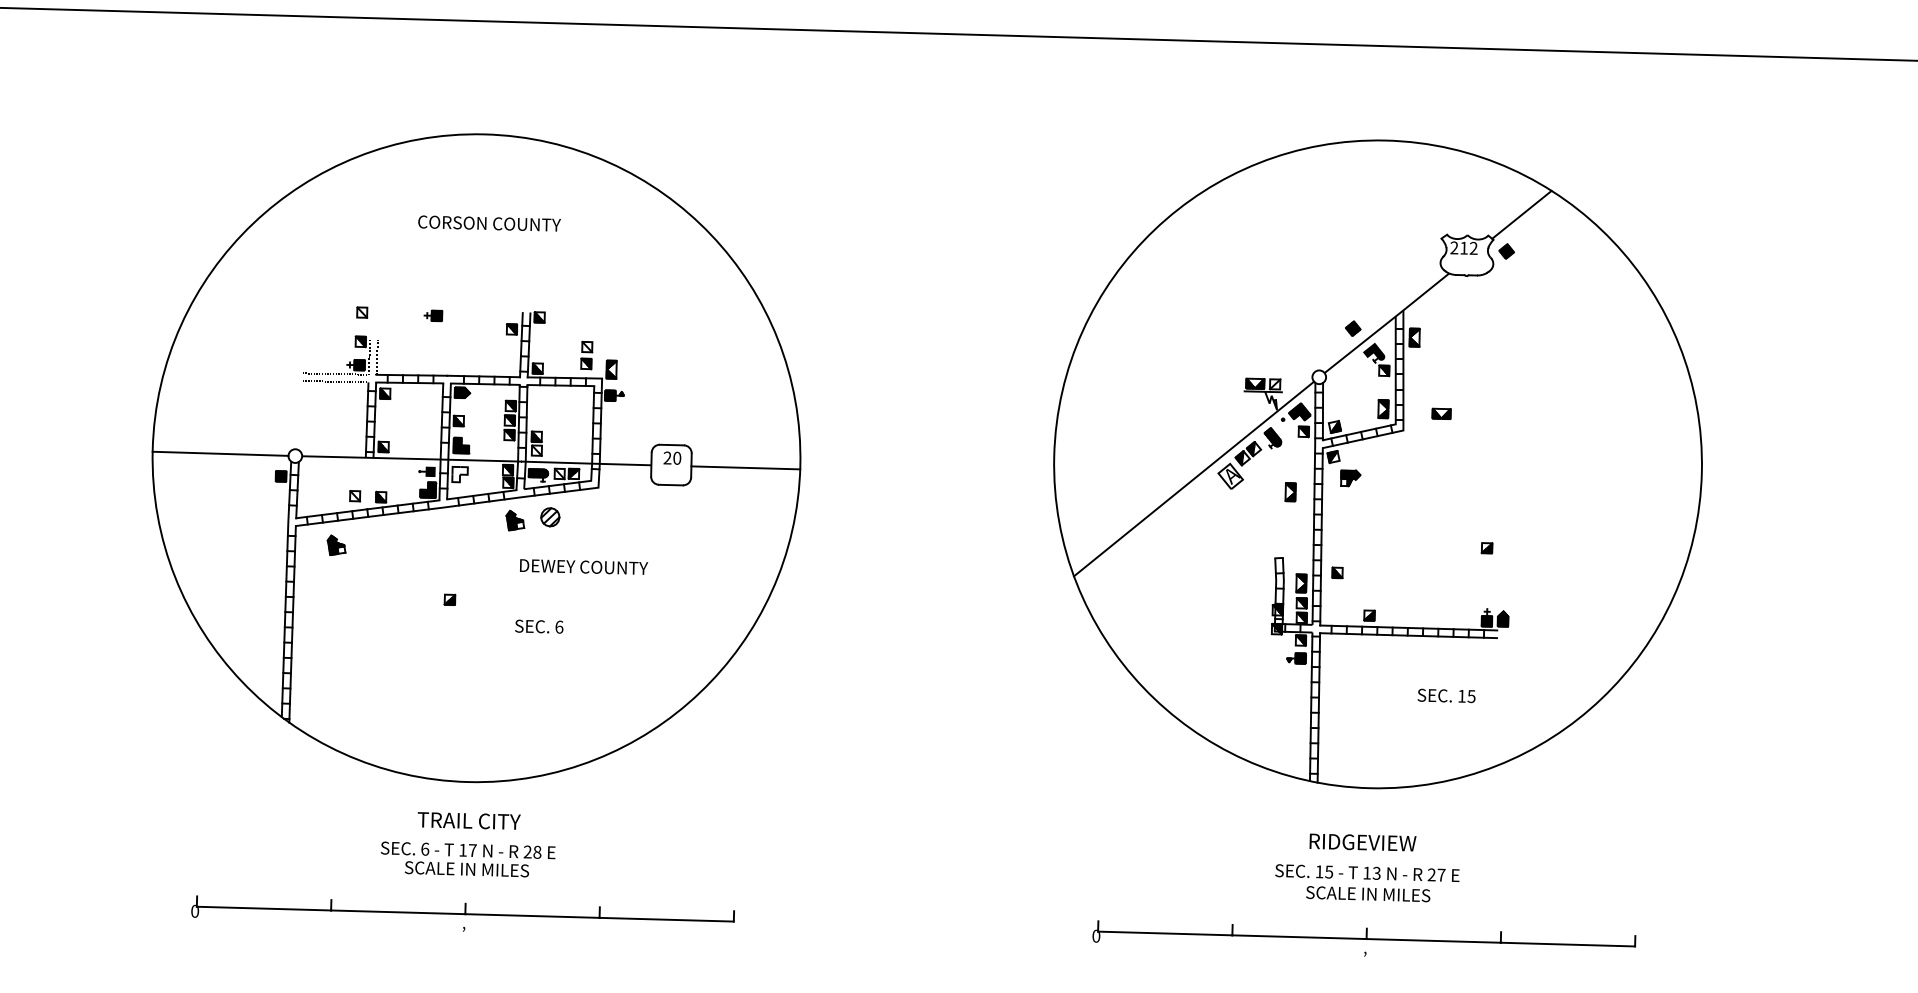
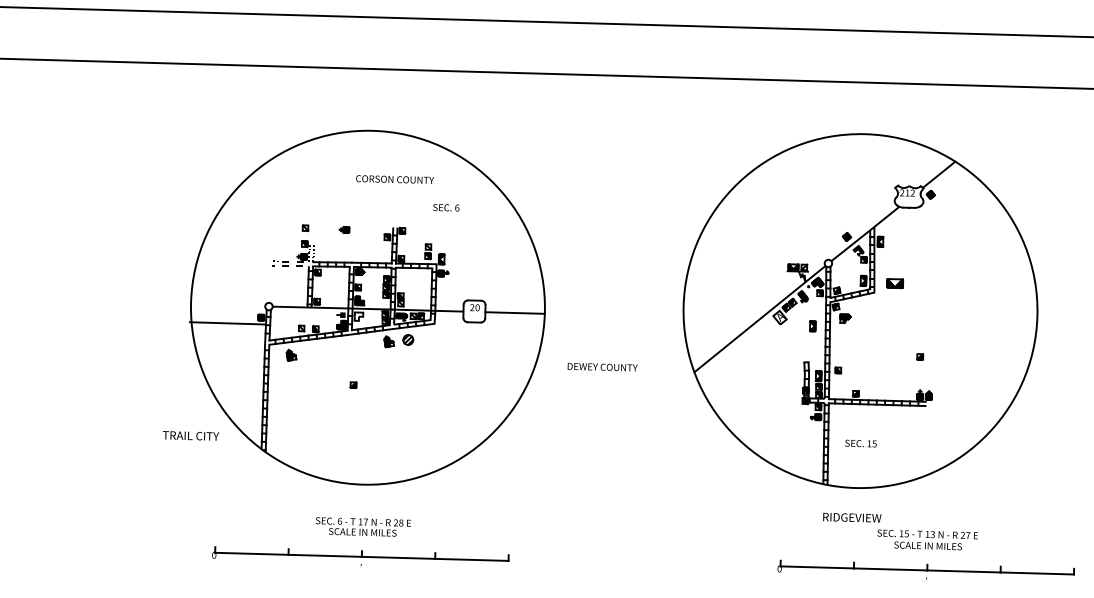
text: (488, 223) -> (394, 179), moved
part: (1442, 413) -> (895, 283), size x1.6
line: (221, 454) -> (227, 323), moved
text: (583, 567) -> (602, 367), moved
text: (539, 626) -> (446, 207), moved
text: (1445, 695) -> (860, 443), moved
text: (468, 820) -> (190, 435), moved
part: (1363, 909) -> (925, 554), moved

